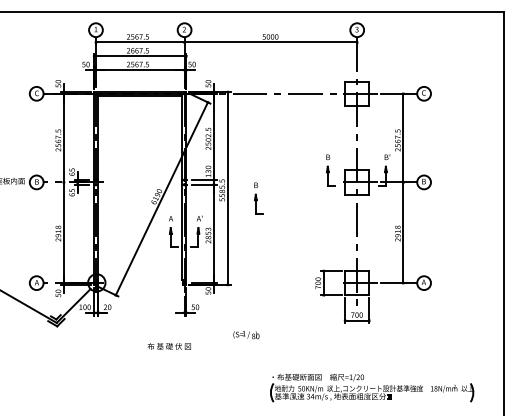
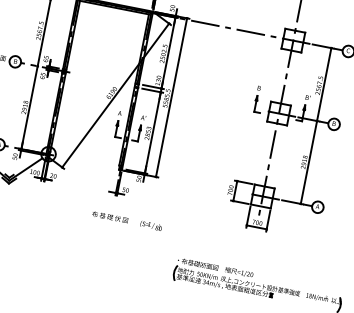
part: (258, 198) -> (195, 110), removed
text: (246, 335) -> (151, 226), moved
text: (168, 346) -> (109, 217), moved

